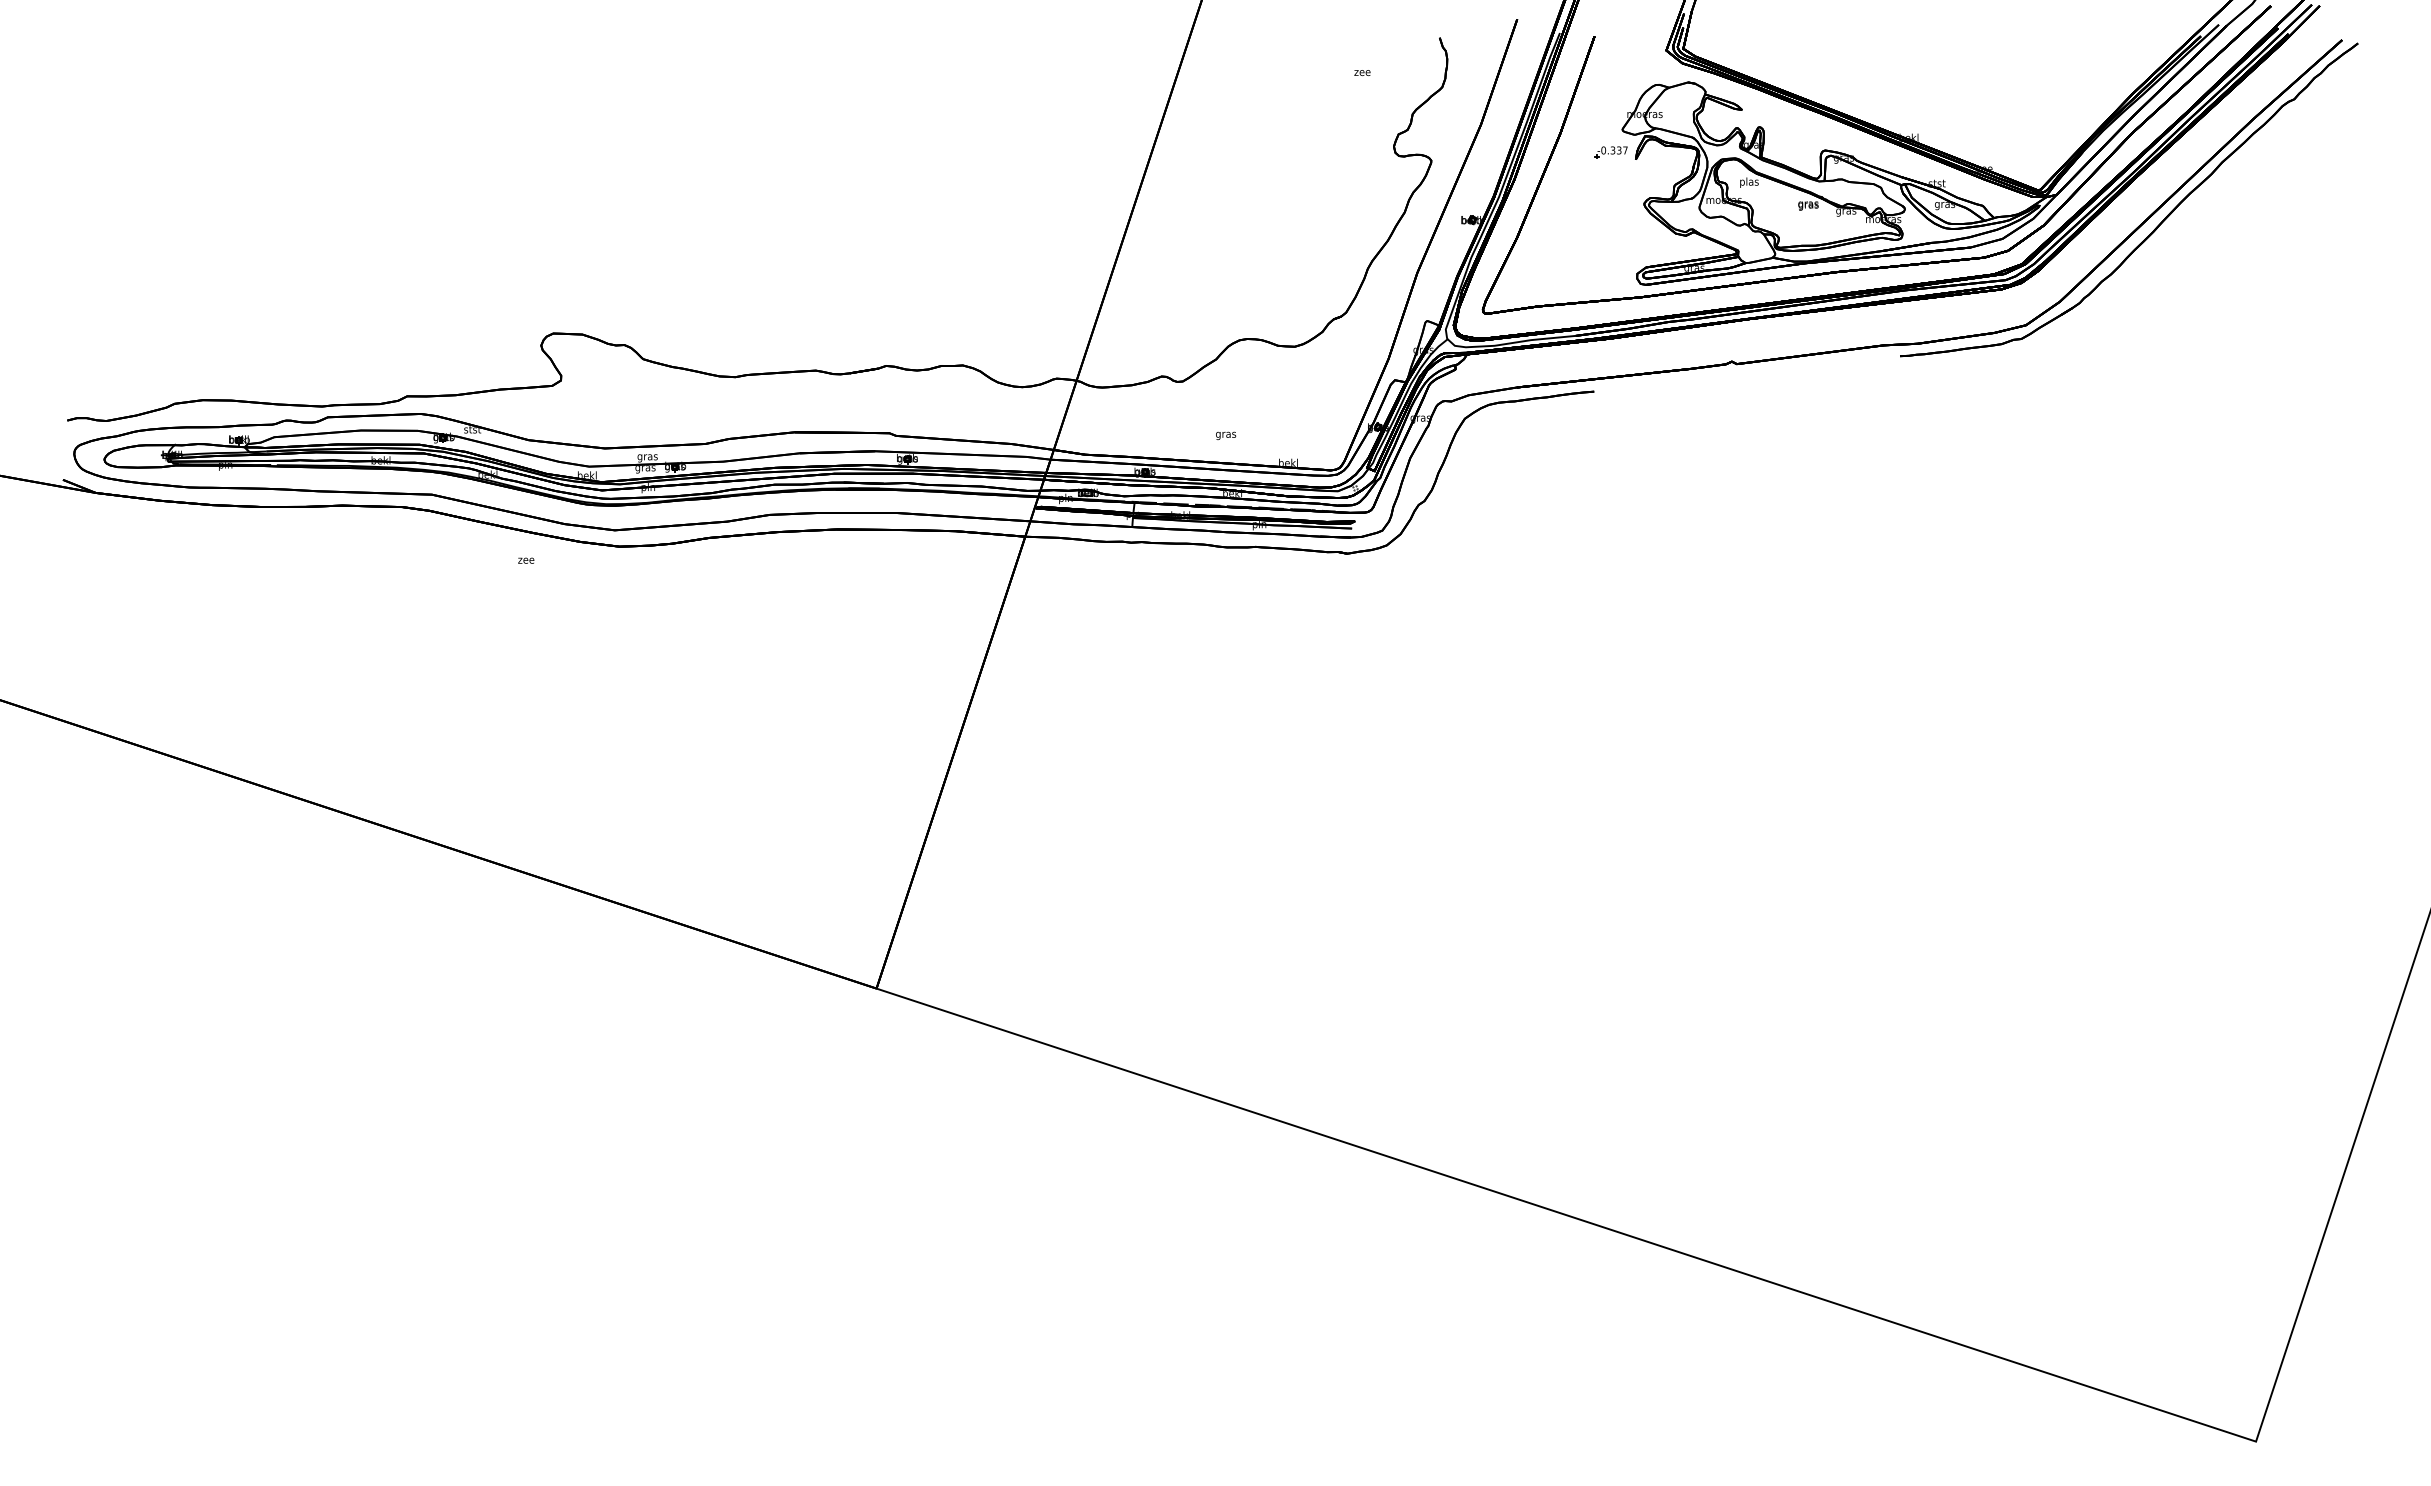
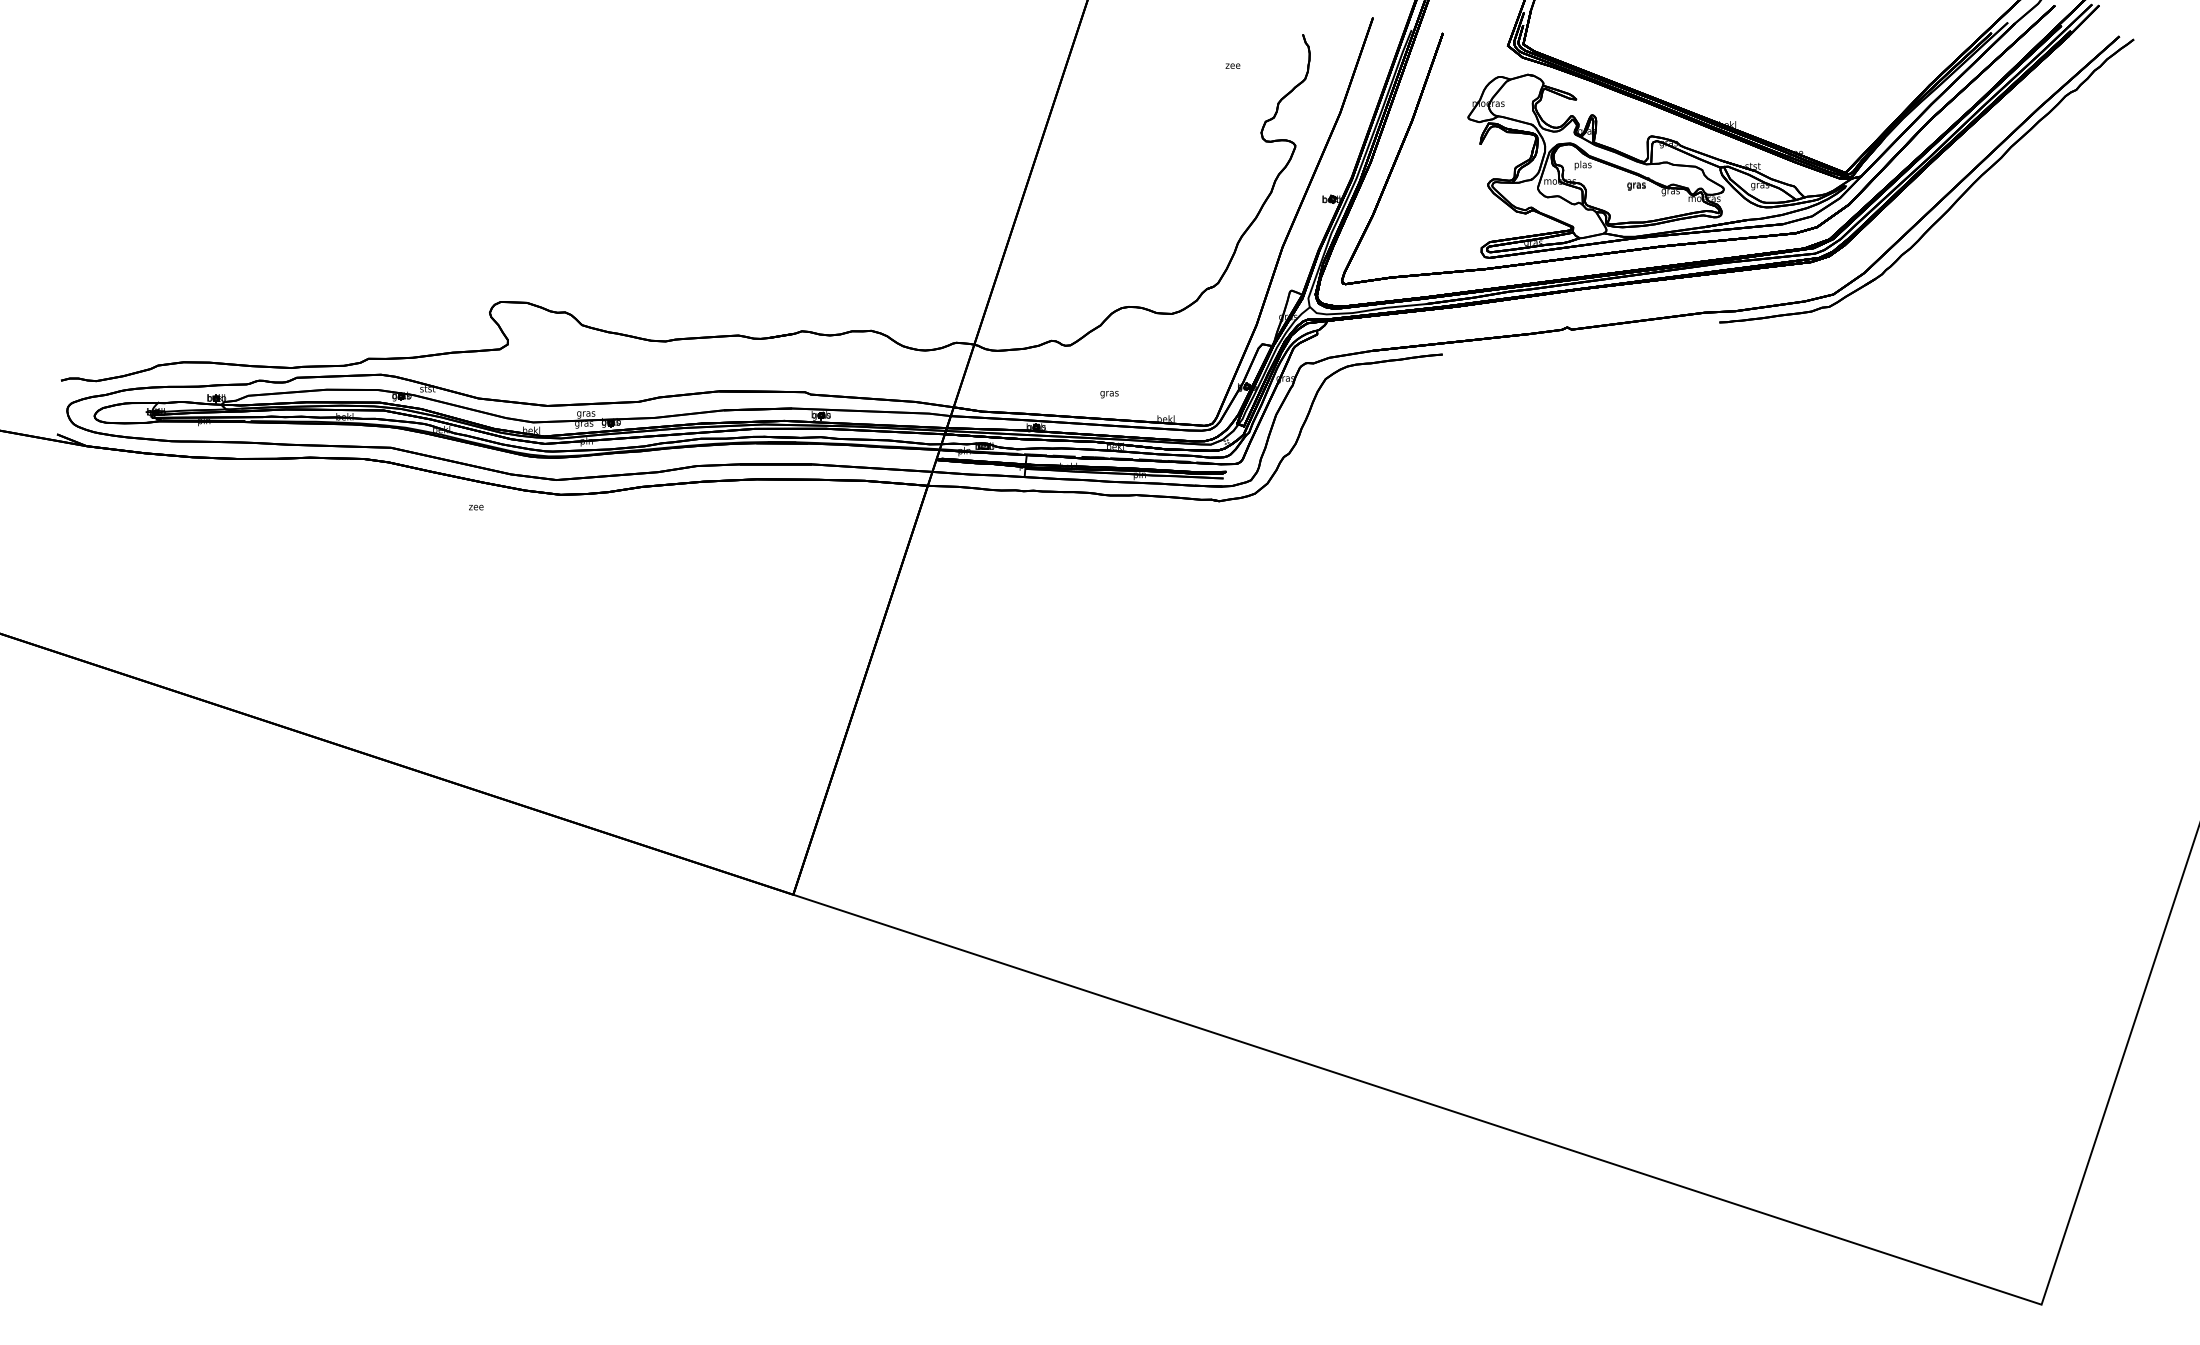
part: (1610, 152) -> (1457, 138), removed

